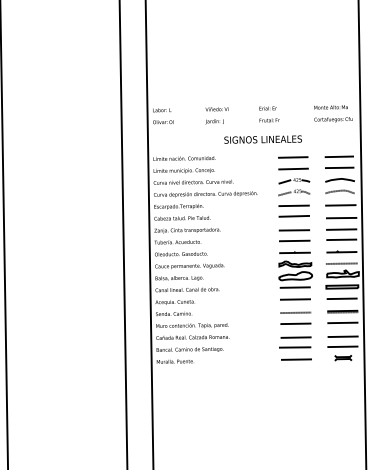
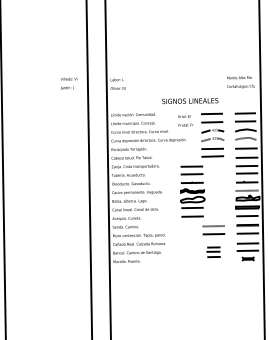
text: (269, 113) -> (185, 120), moved
text: (216, 115) -> (68, 83), moved
part: (295, 264) -> (192, 191), moved
part: (295, 349) -> (213, 252), size x0.6

